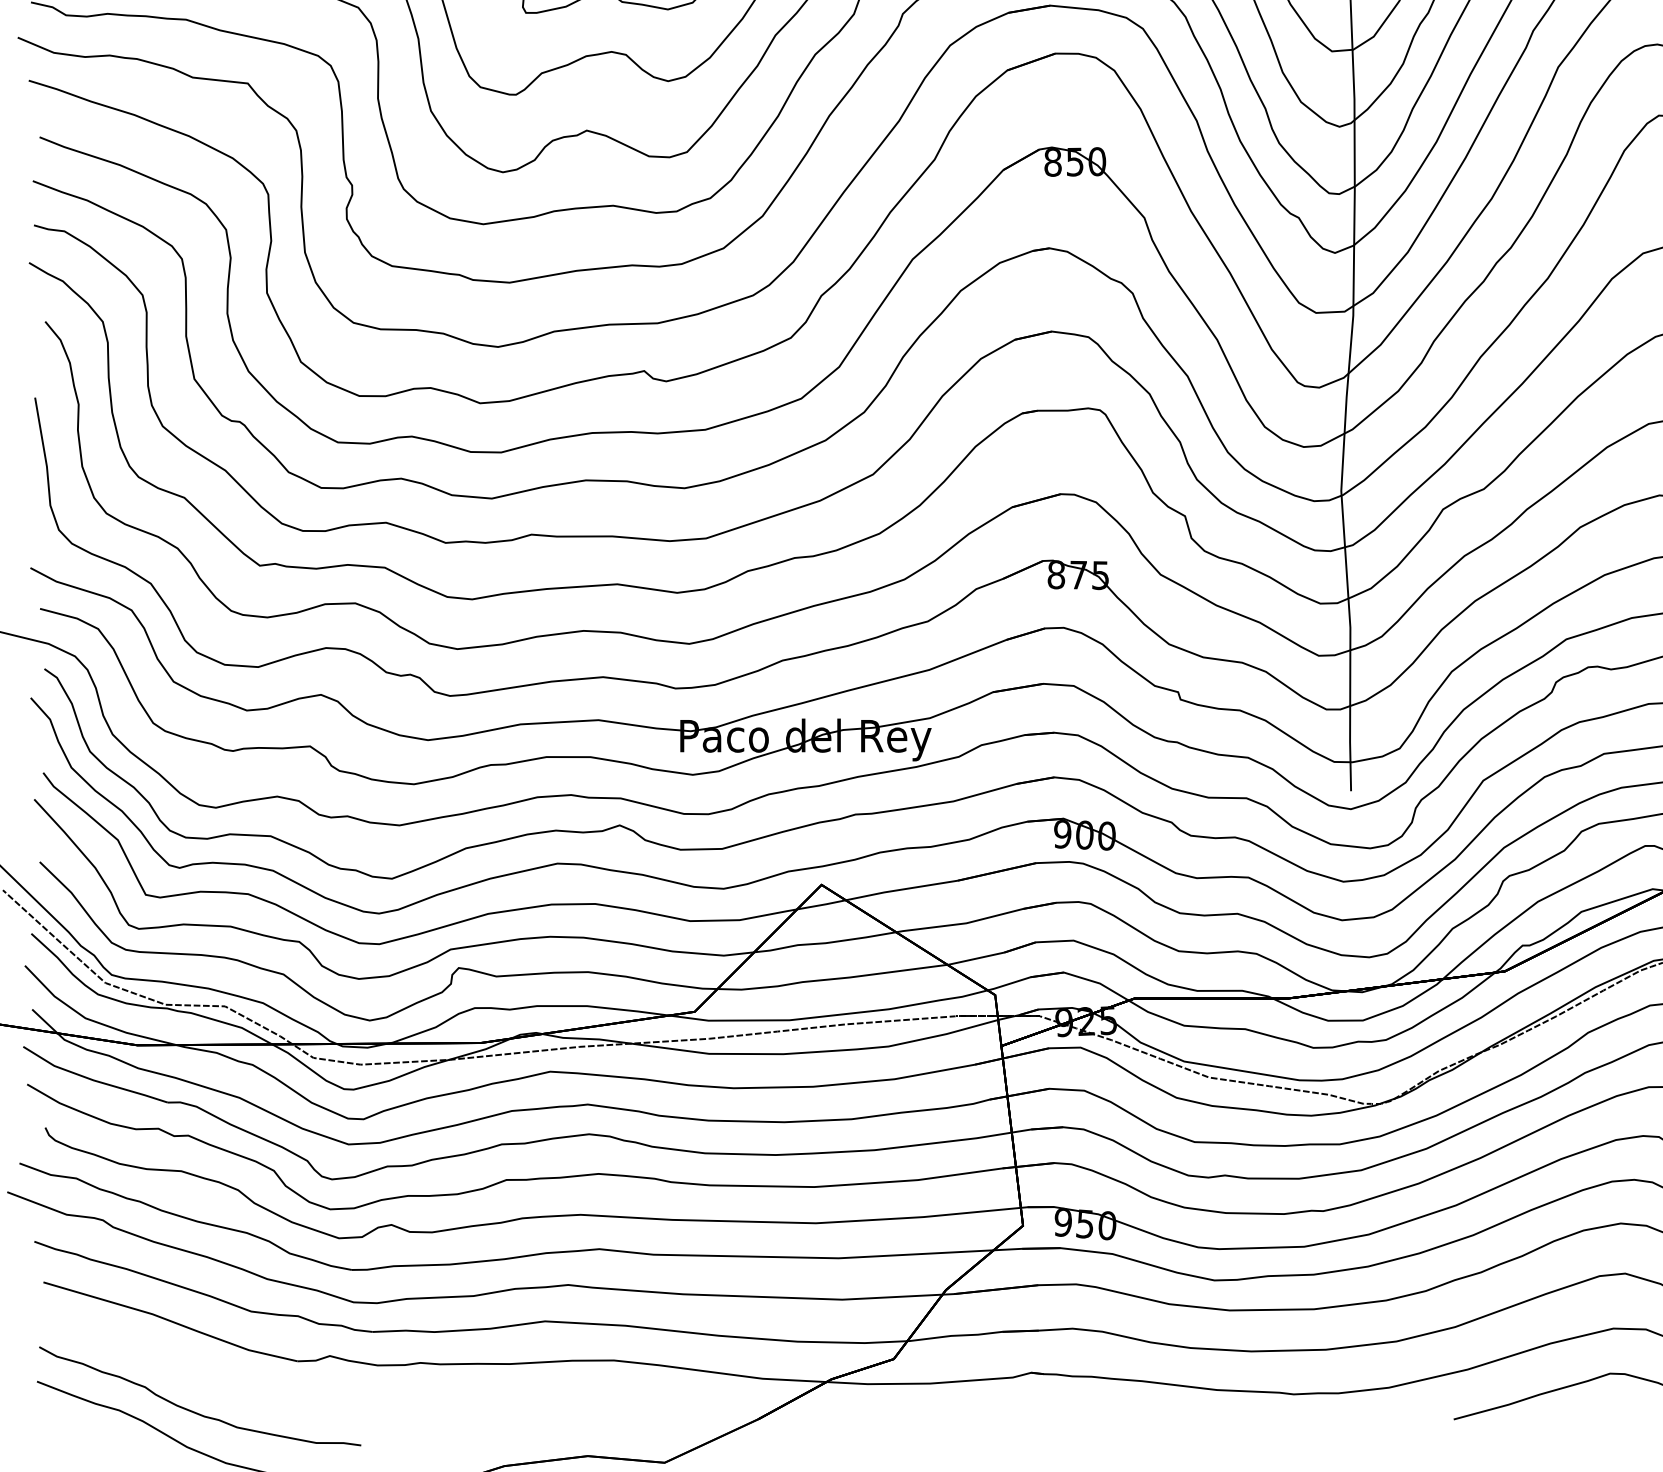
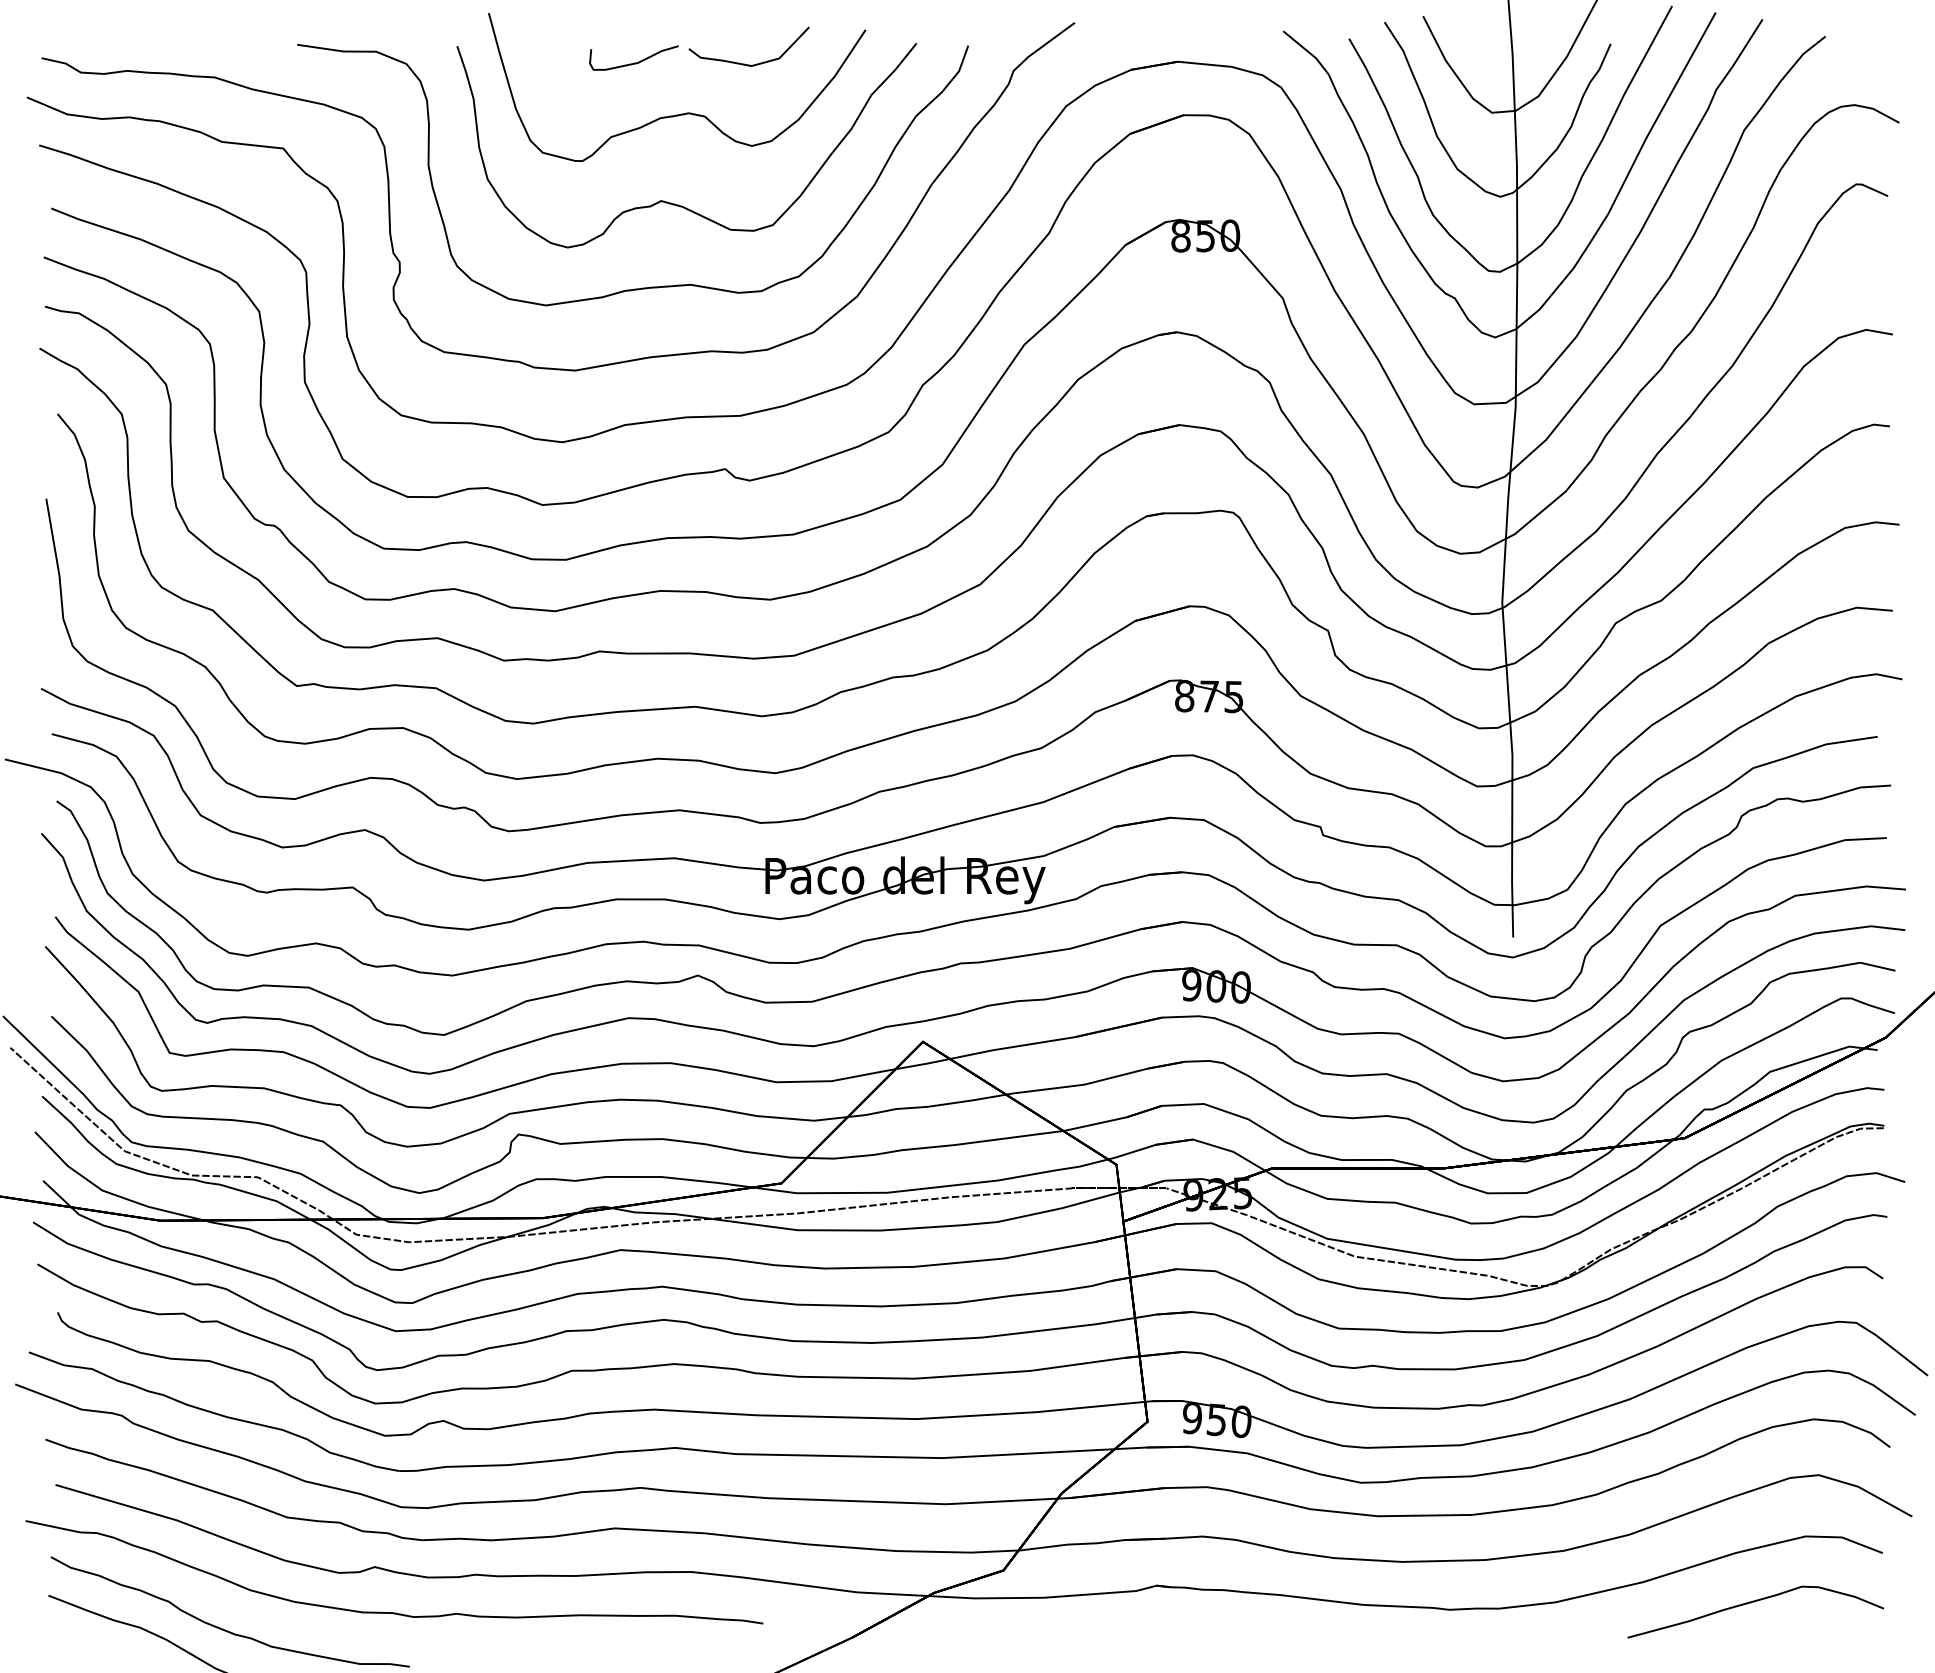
curve: (347, 1396) -> (394, 1612), added

